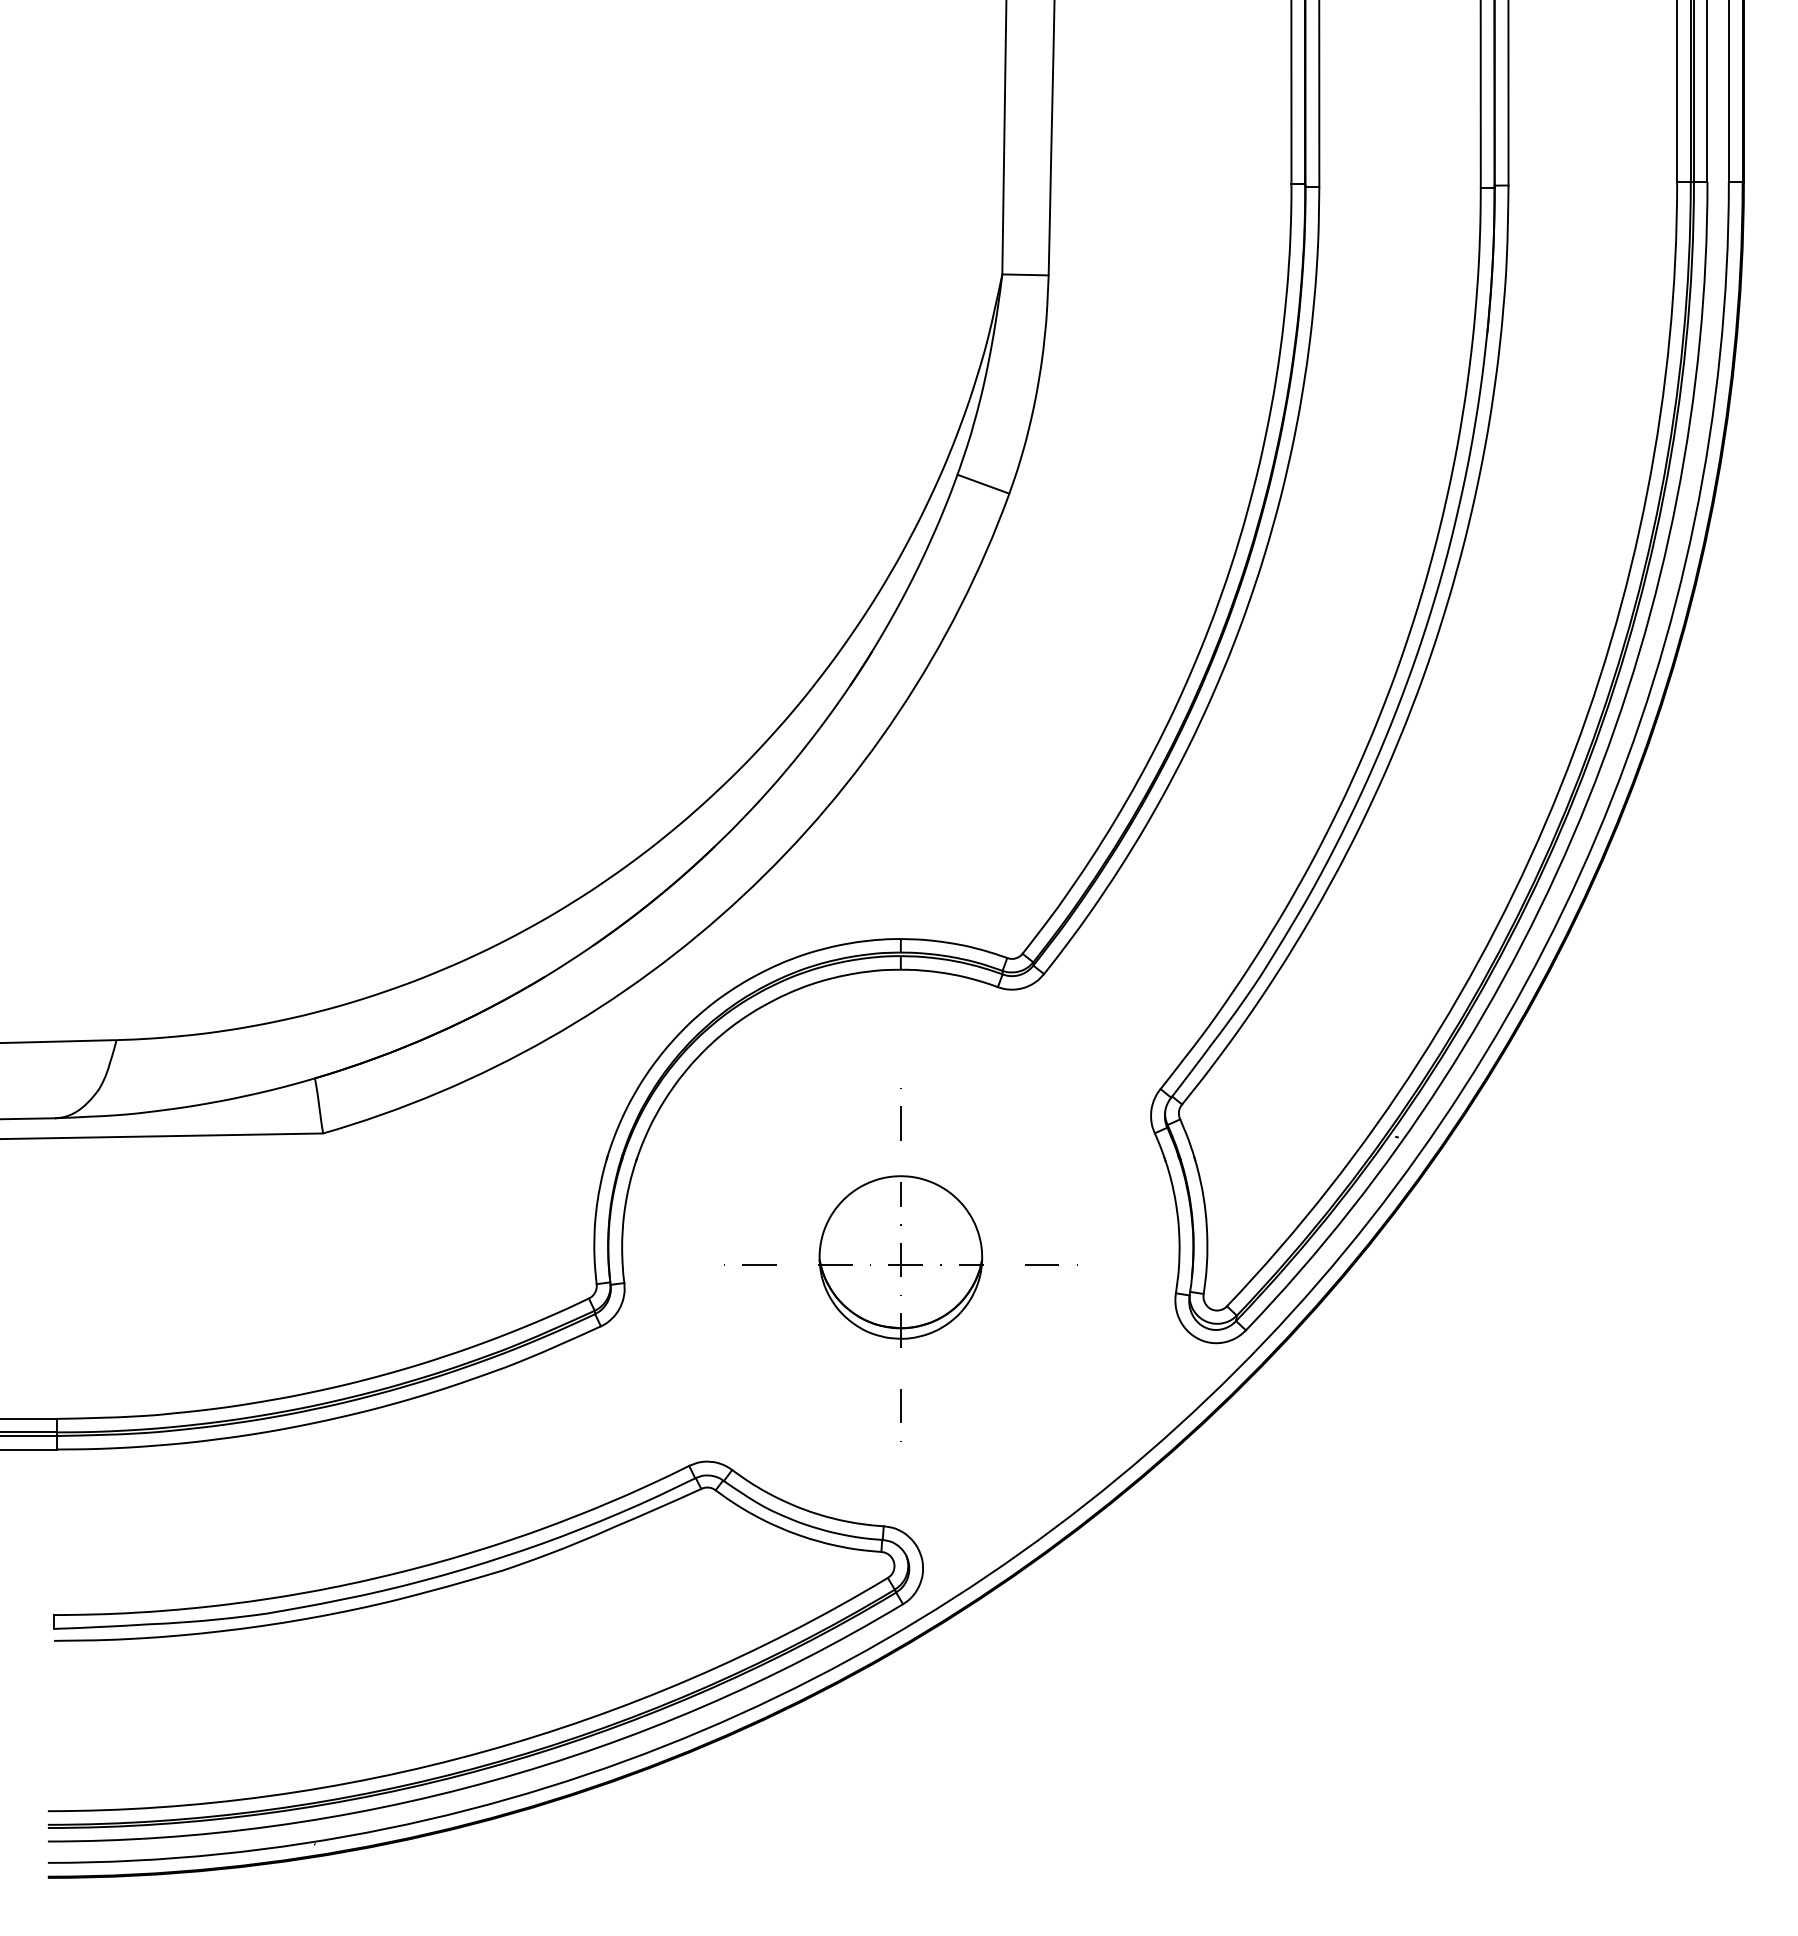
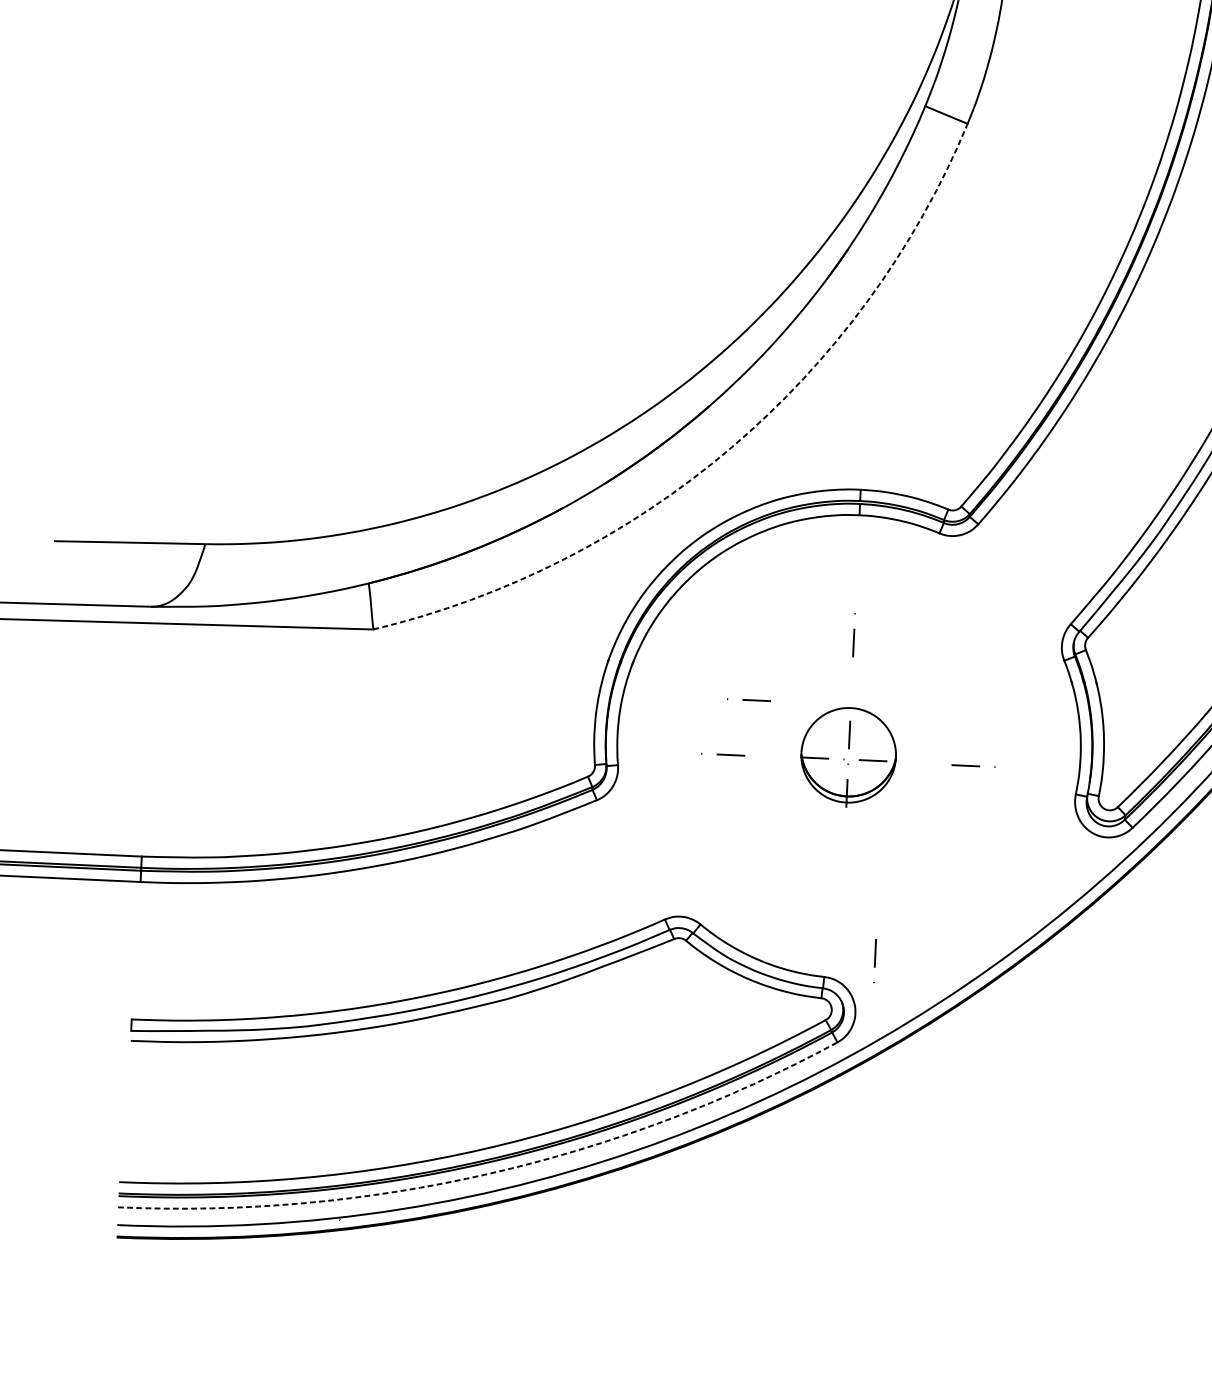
arc: (742, 895) -> (730, 447), solid -> dashed
line: (778, 1197) -> (749, 699), added
part: (900, 1261) -> (848, 757), size x0.7
line: (900, 1415) -> (874, 961), moved
arc: (491, 1781) -> (488, 1174), solid -> dashed

